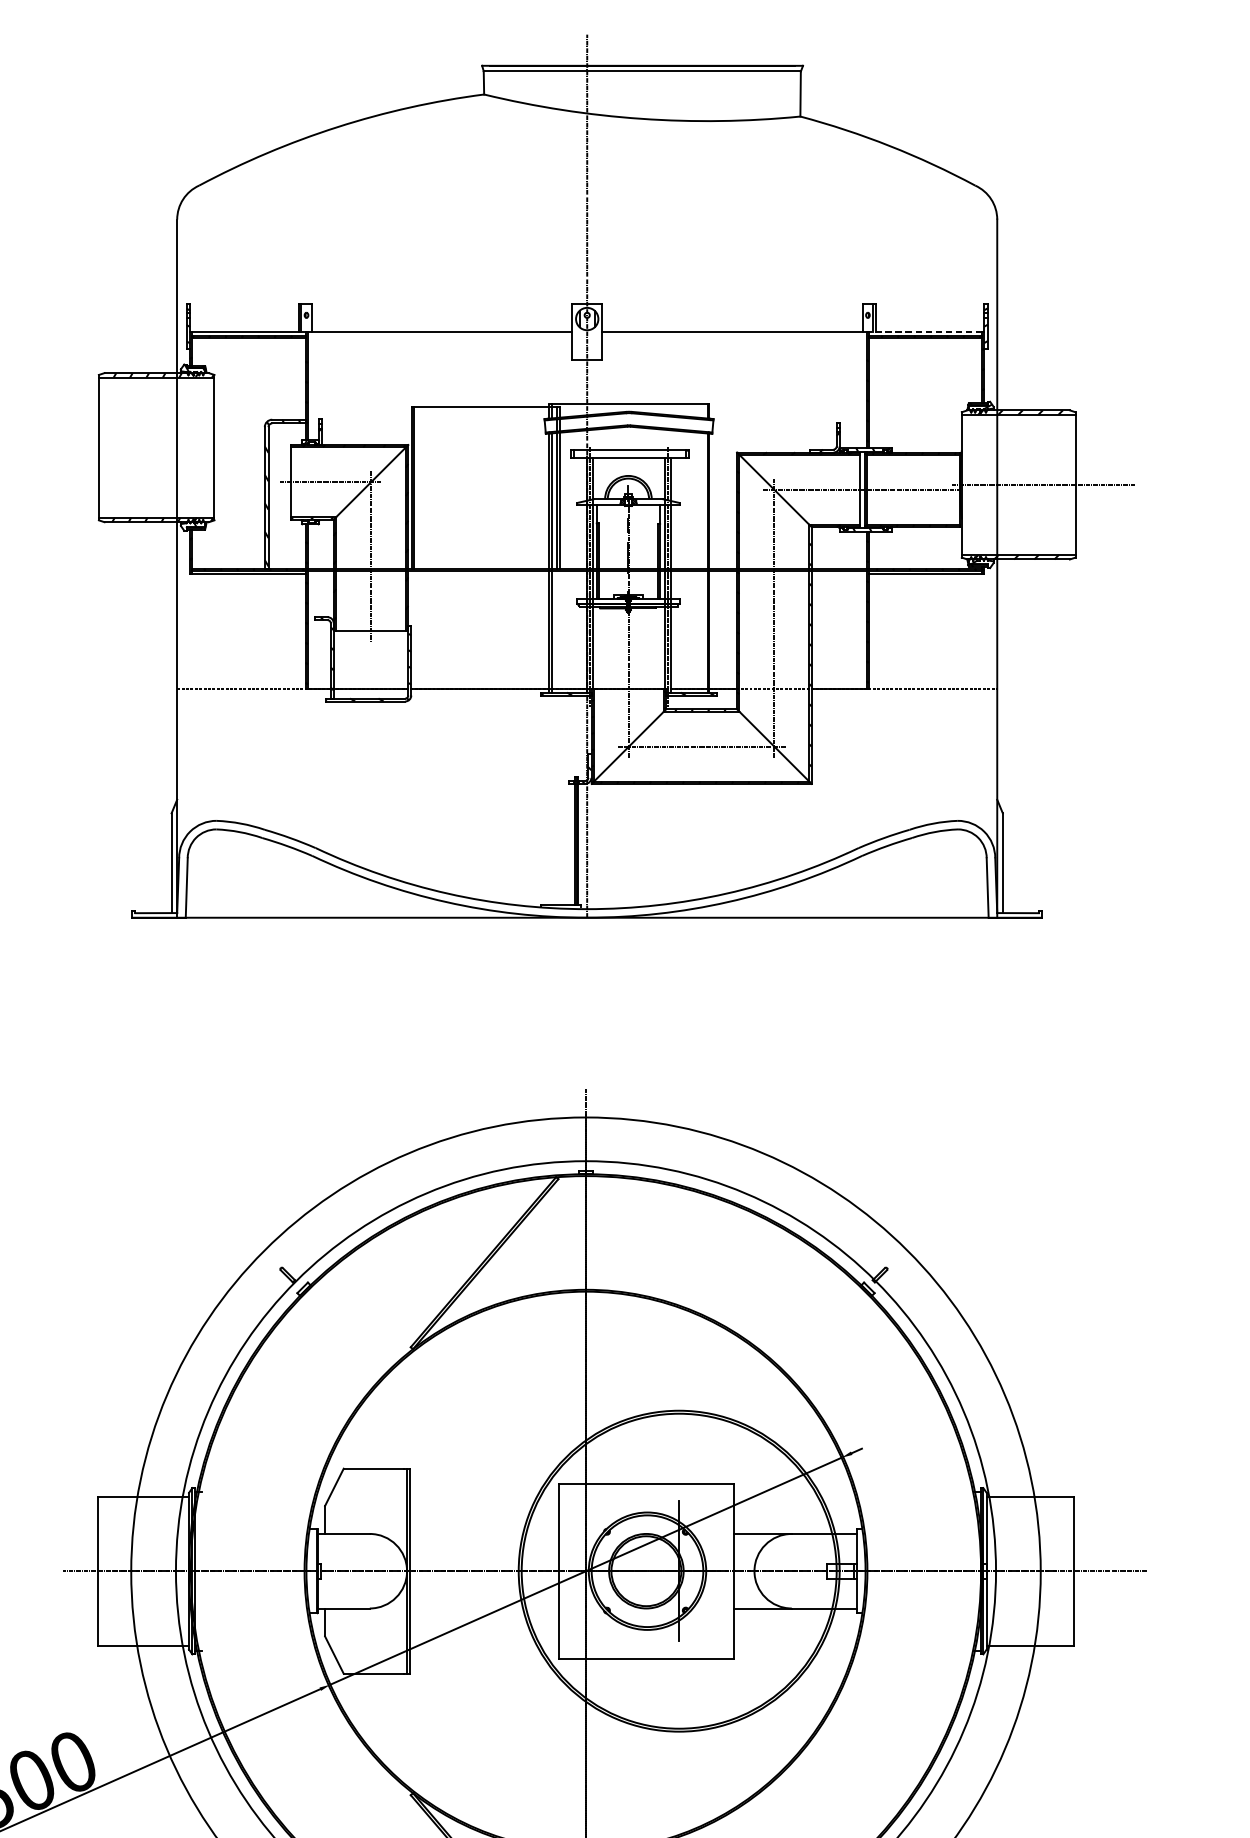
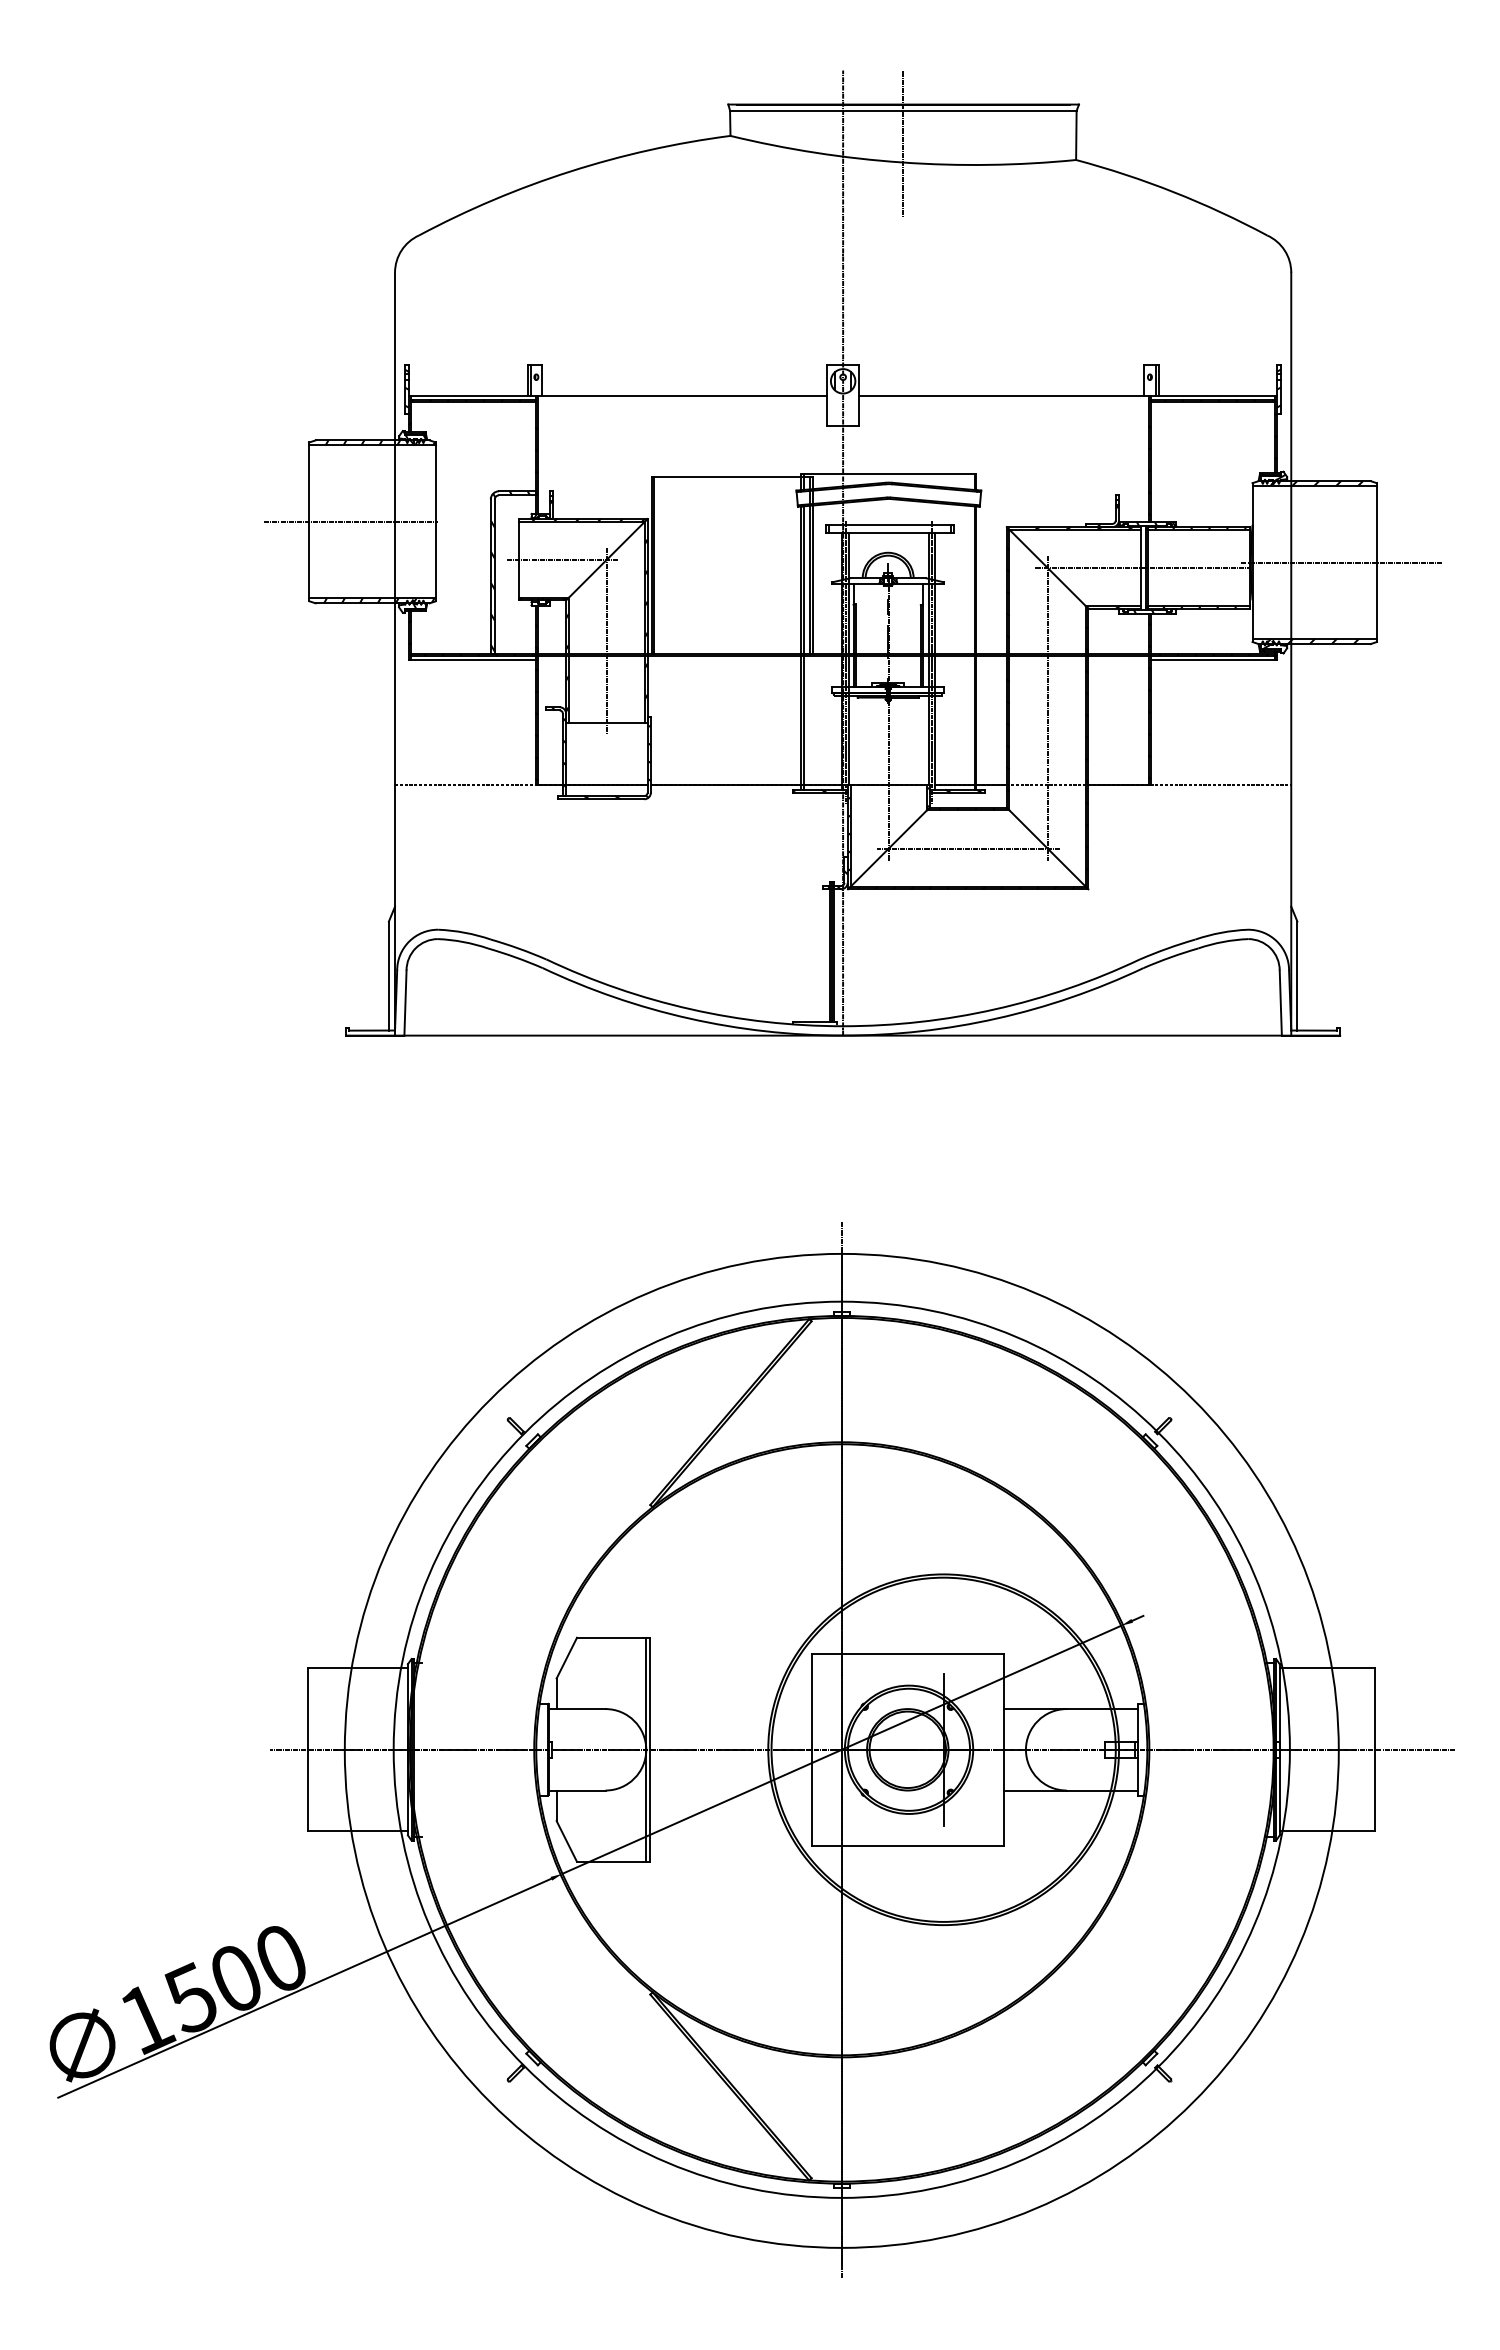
line: (642, 102) -> (903, 144), added
line: (925, 332) -> (1212, 395), dashed -> solid
line: (136, 447) -> (350, 521), added

